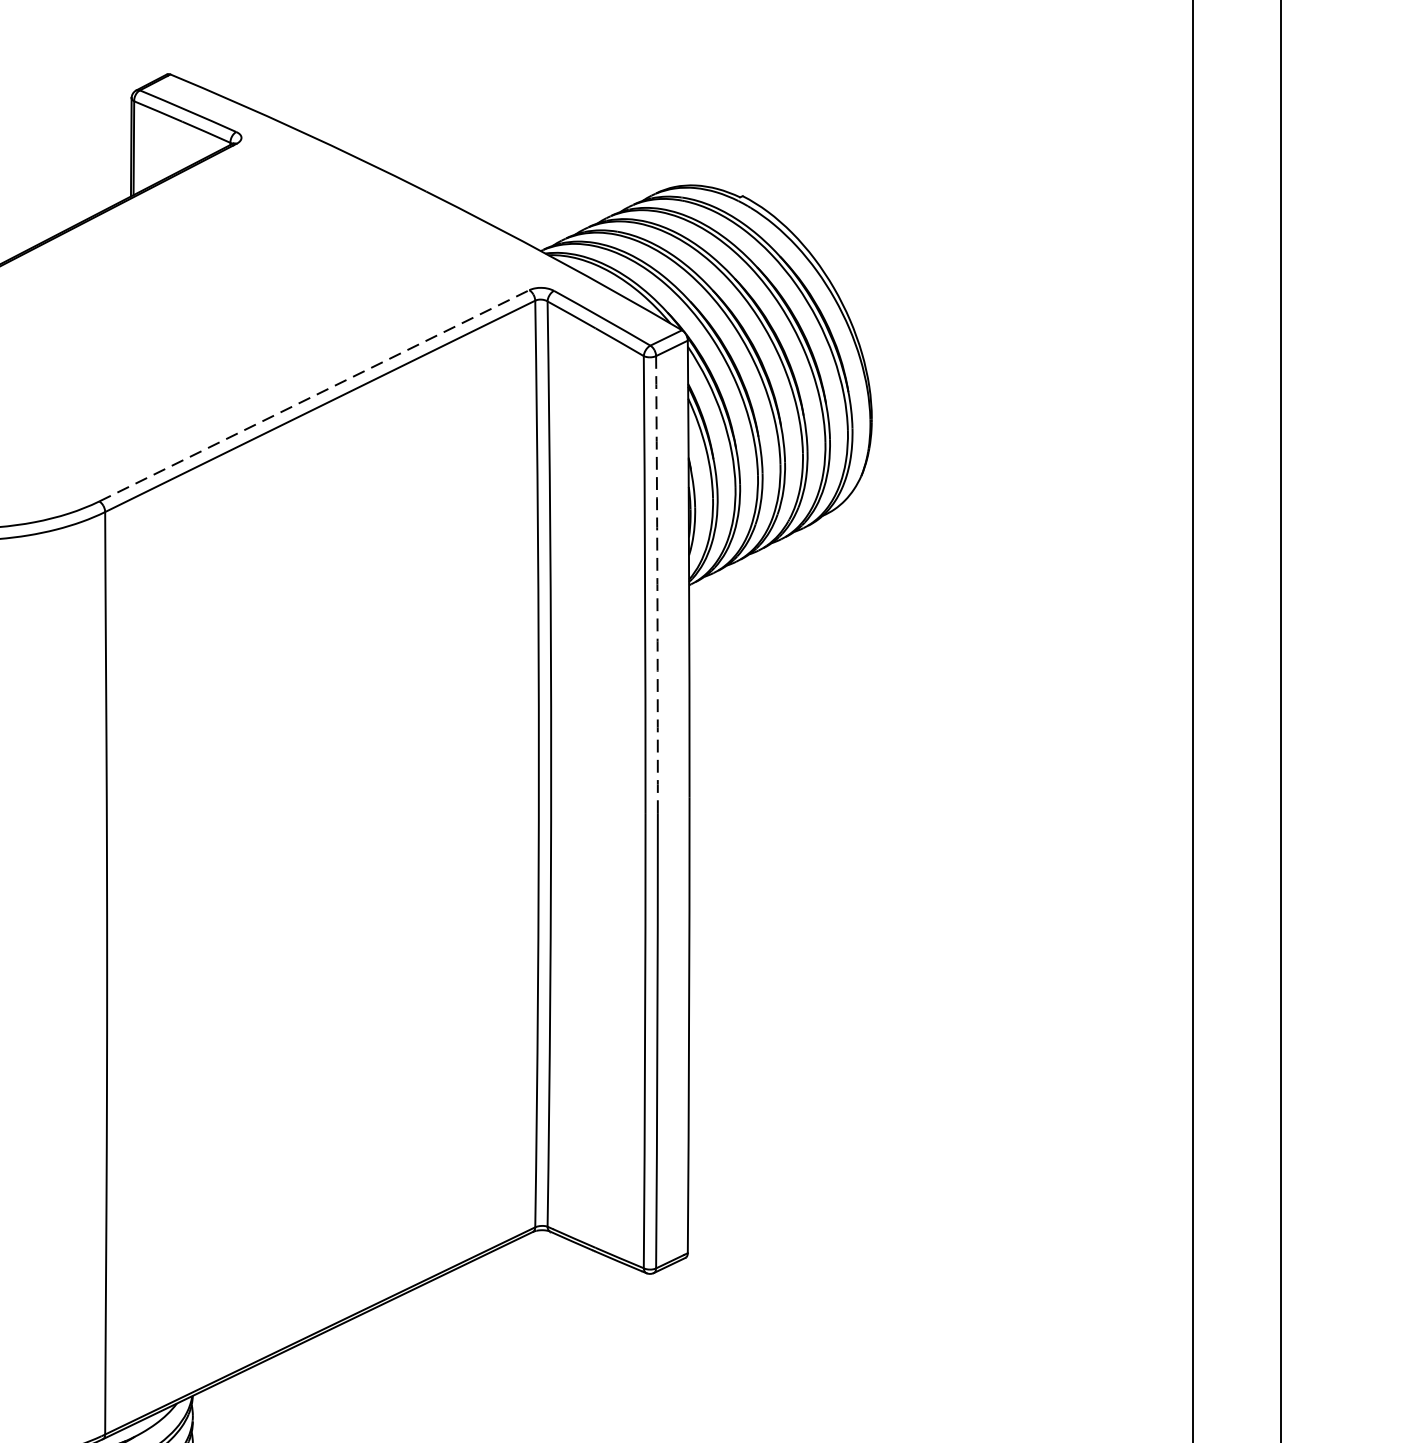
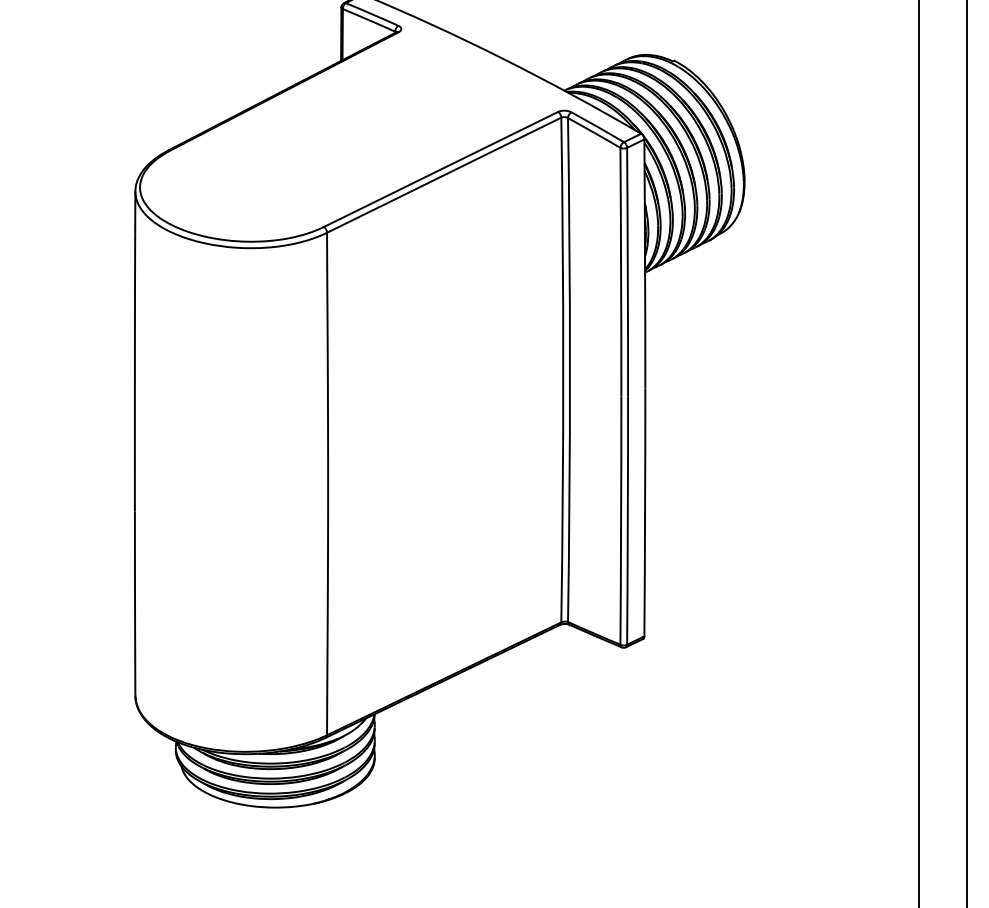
line: (315, 395) -> (441, 169), dashed -> solid
arc: (656, 584) -> (627, 272), dashed -> solid

